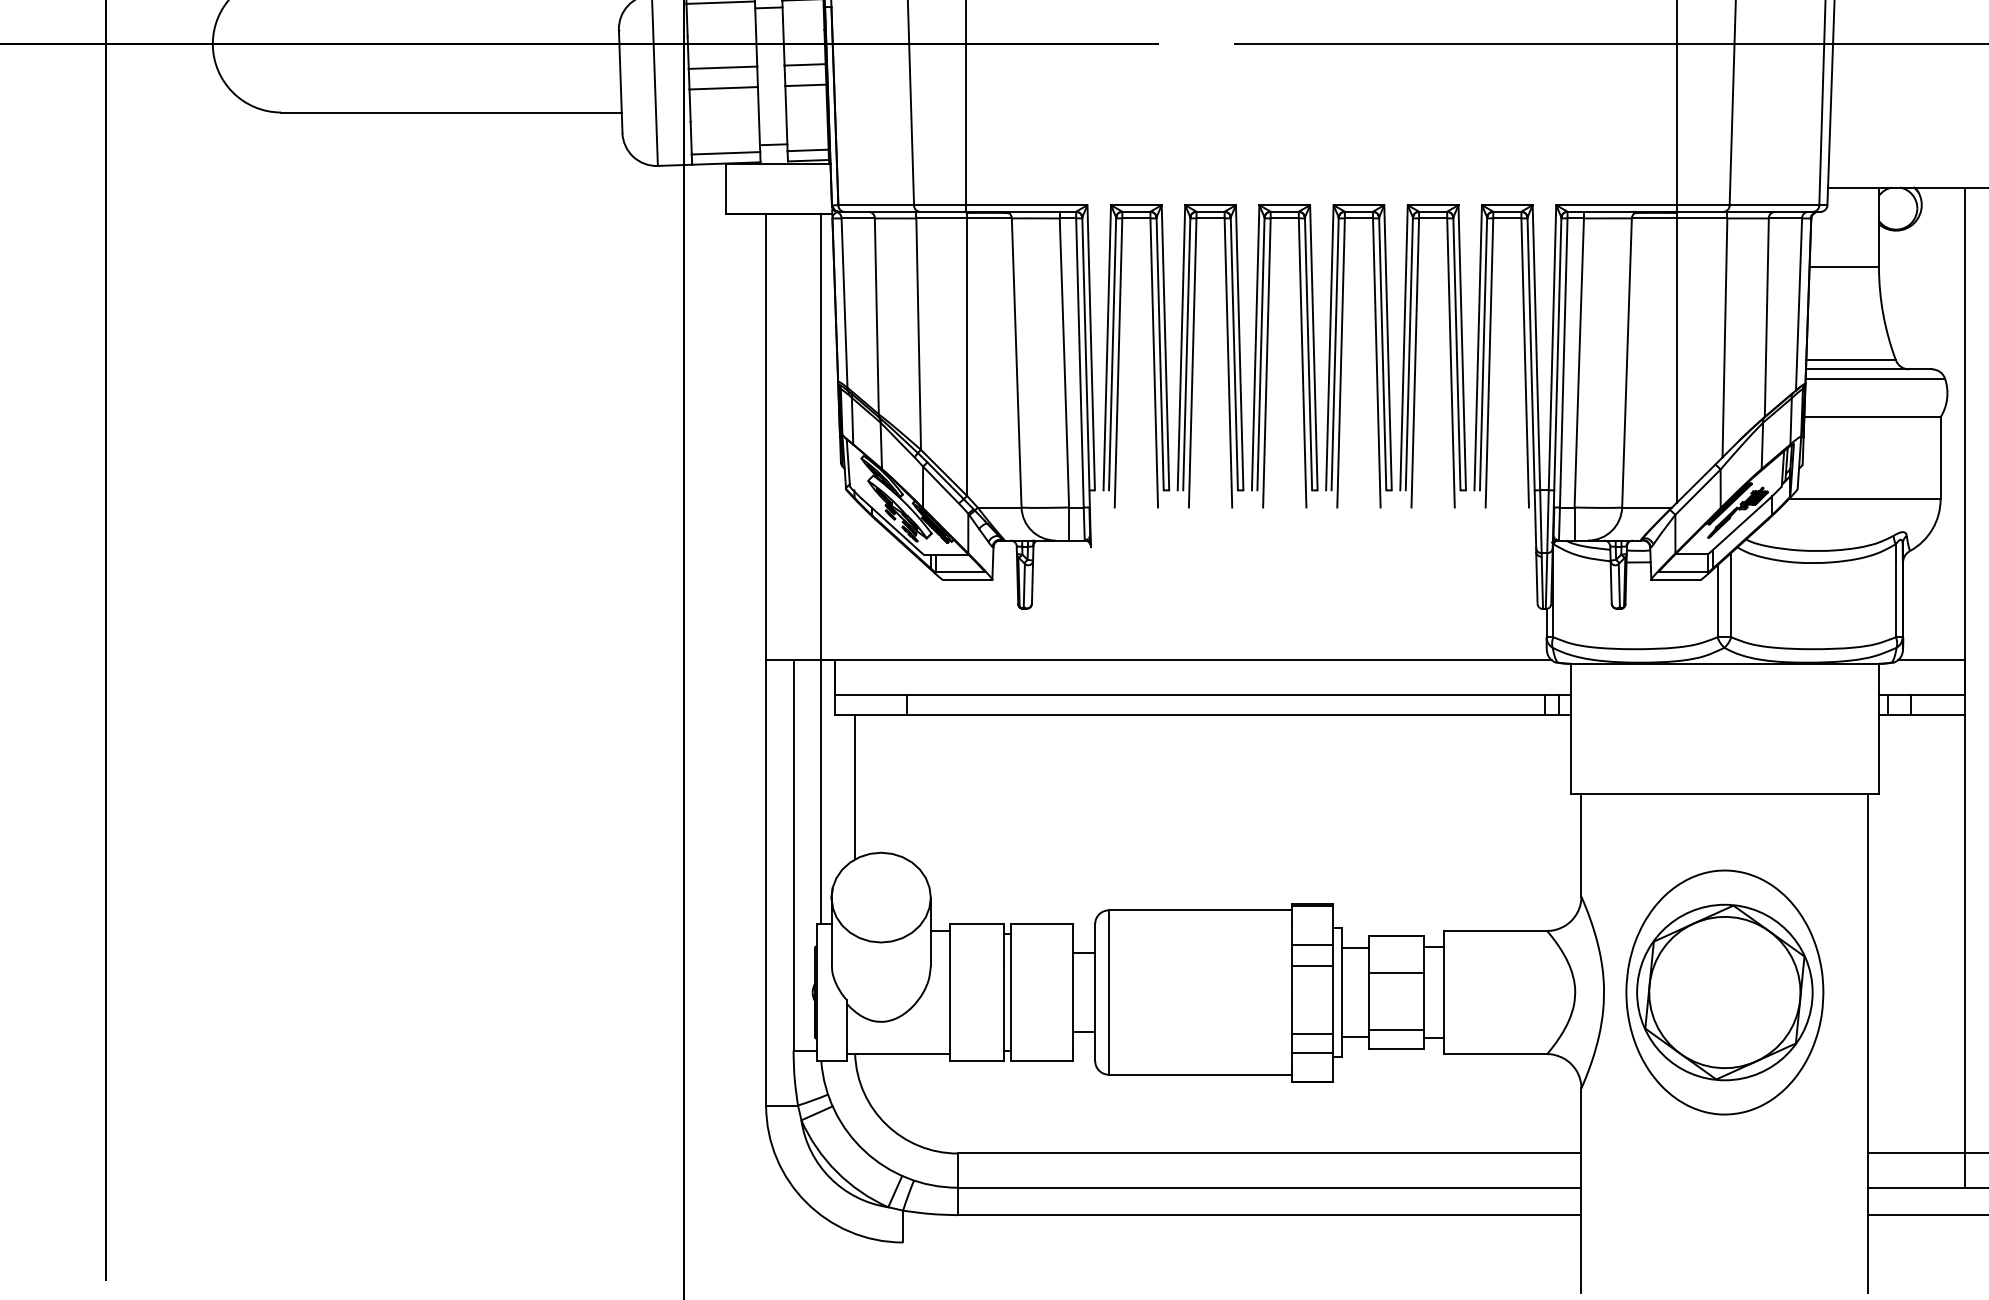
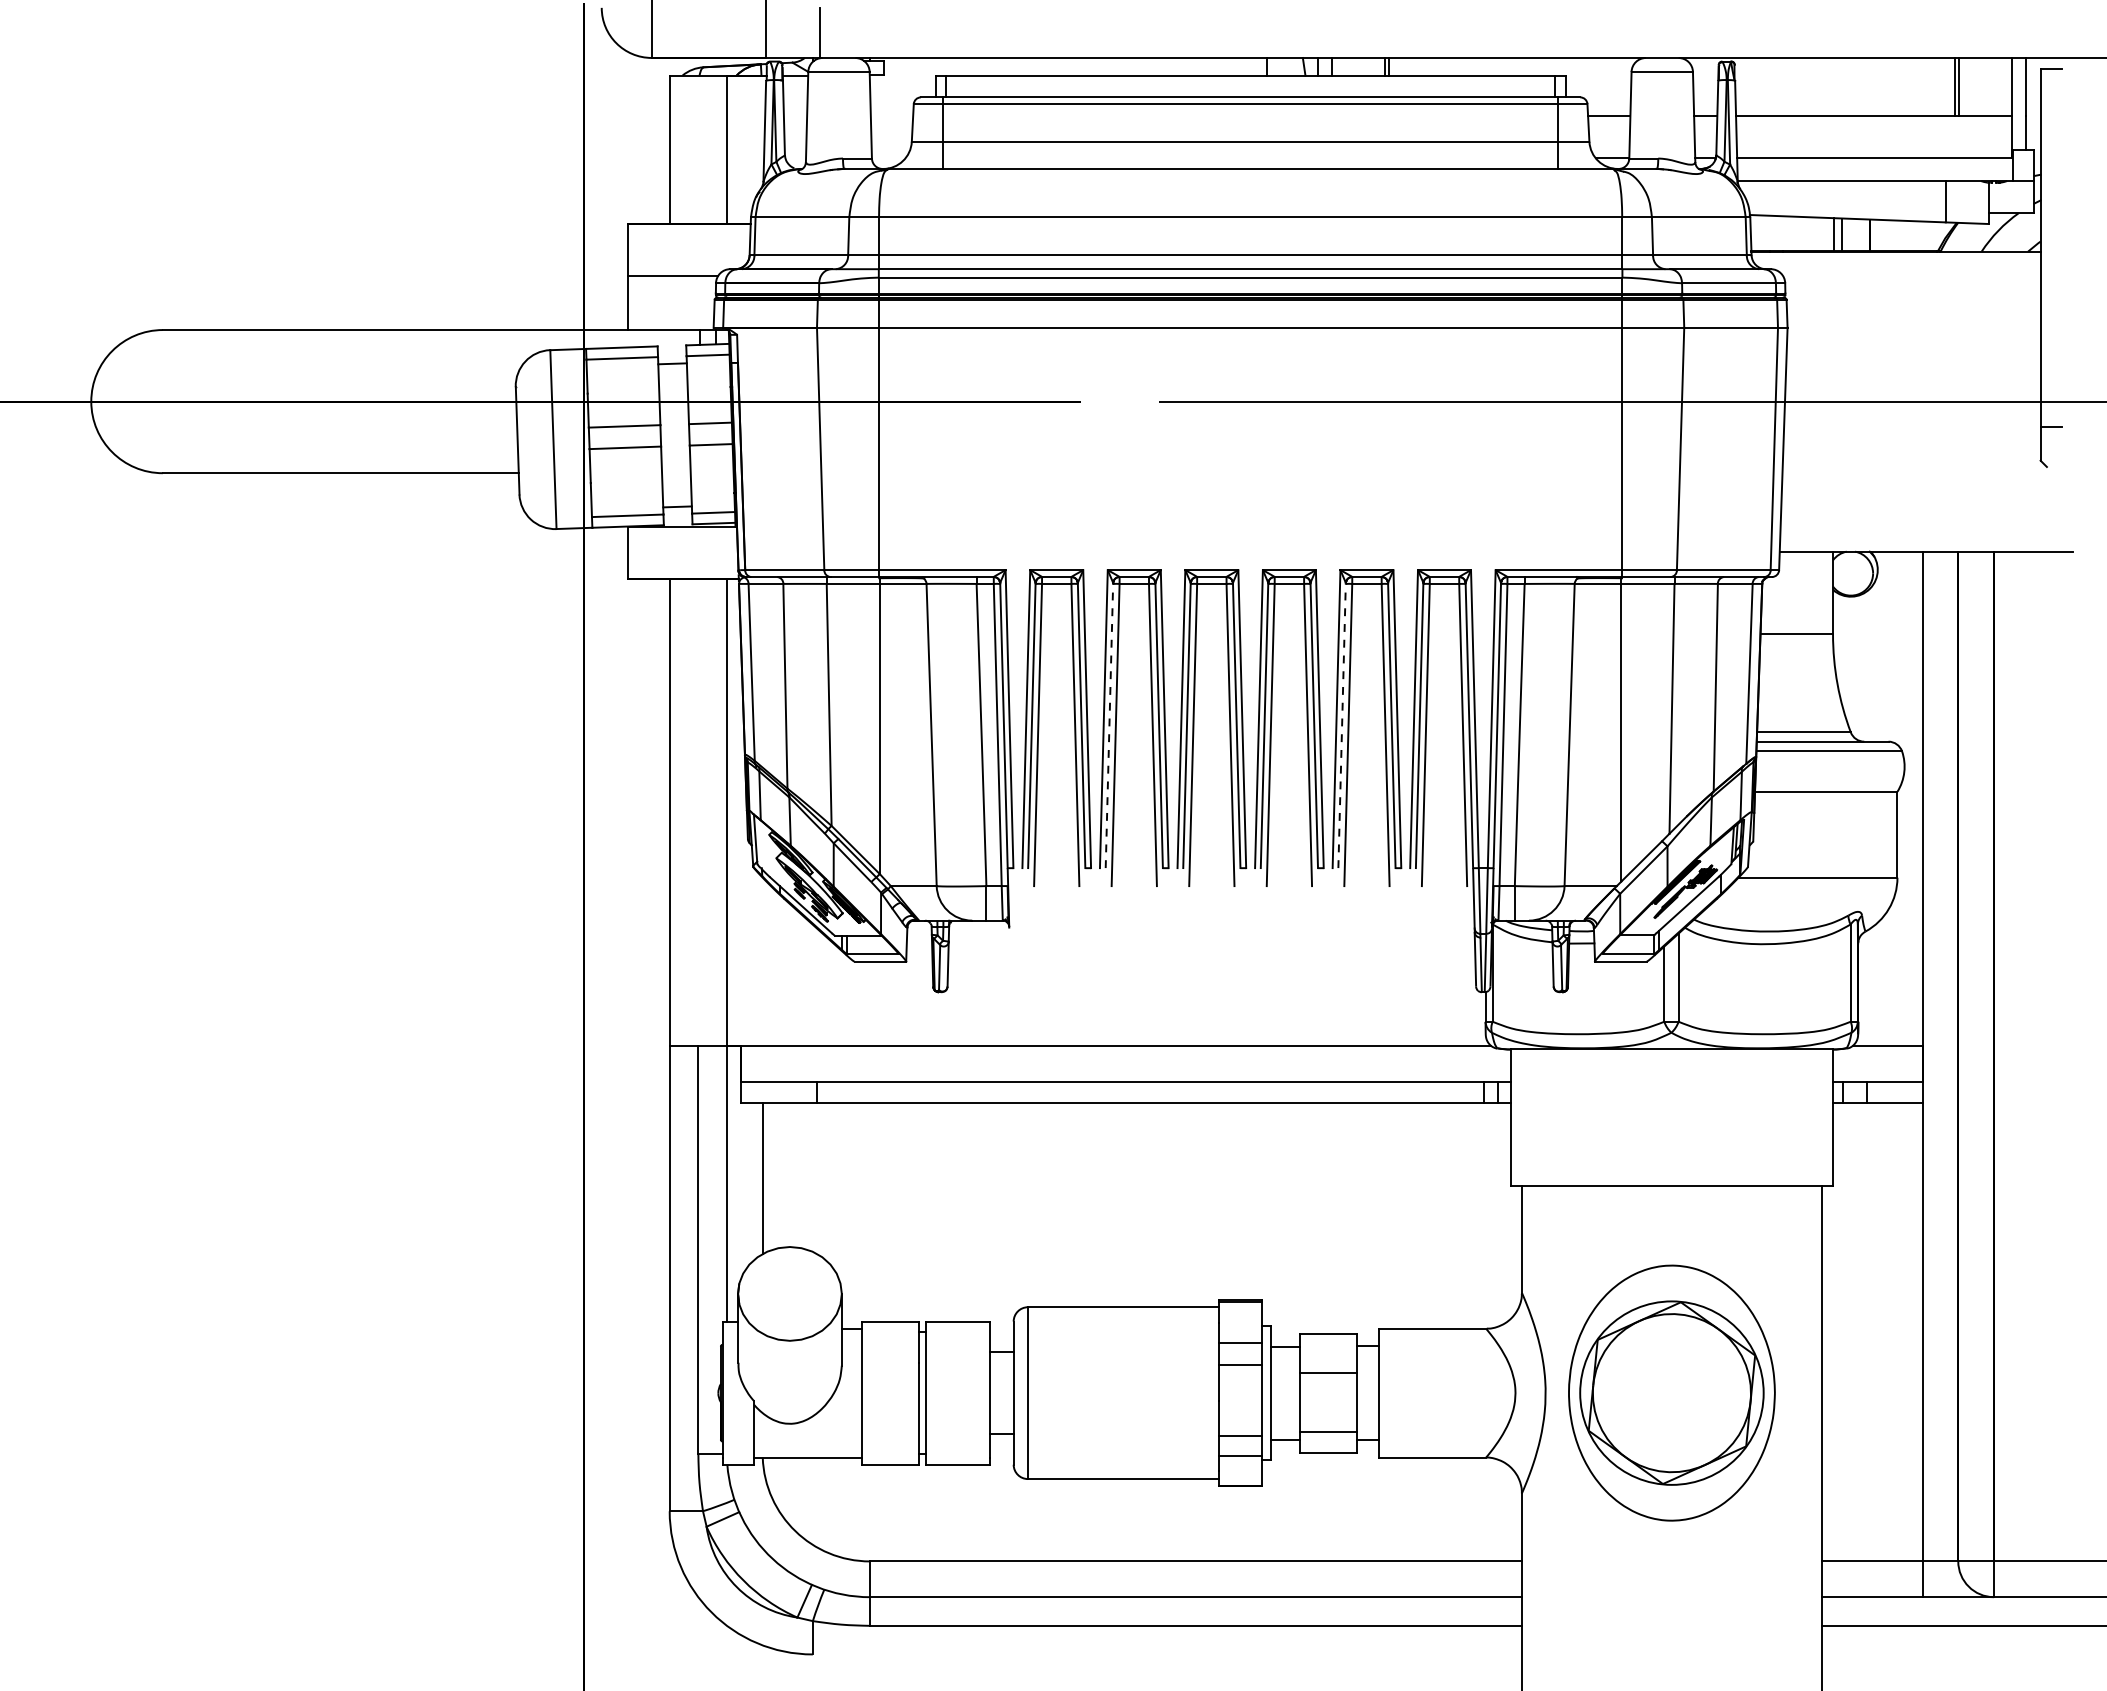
line: (1186, 353) -> (1109, 725), solid -> dashed
line: (1409, 353) -> (1342, 725), solid -> dashed

